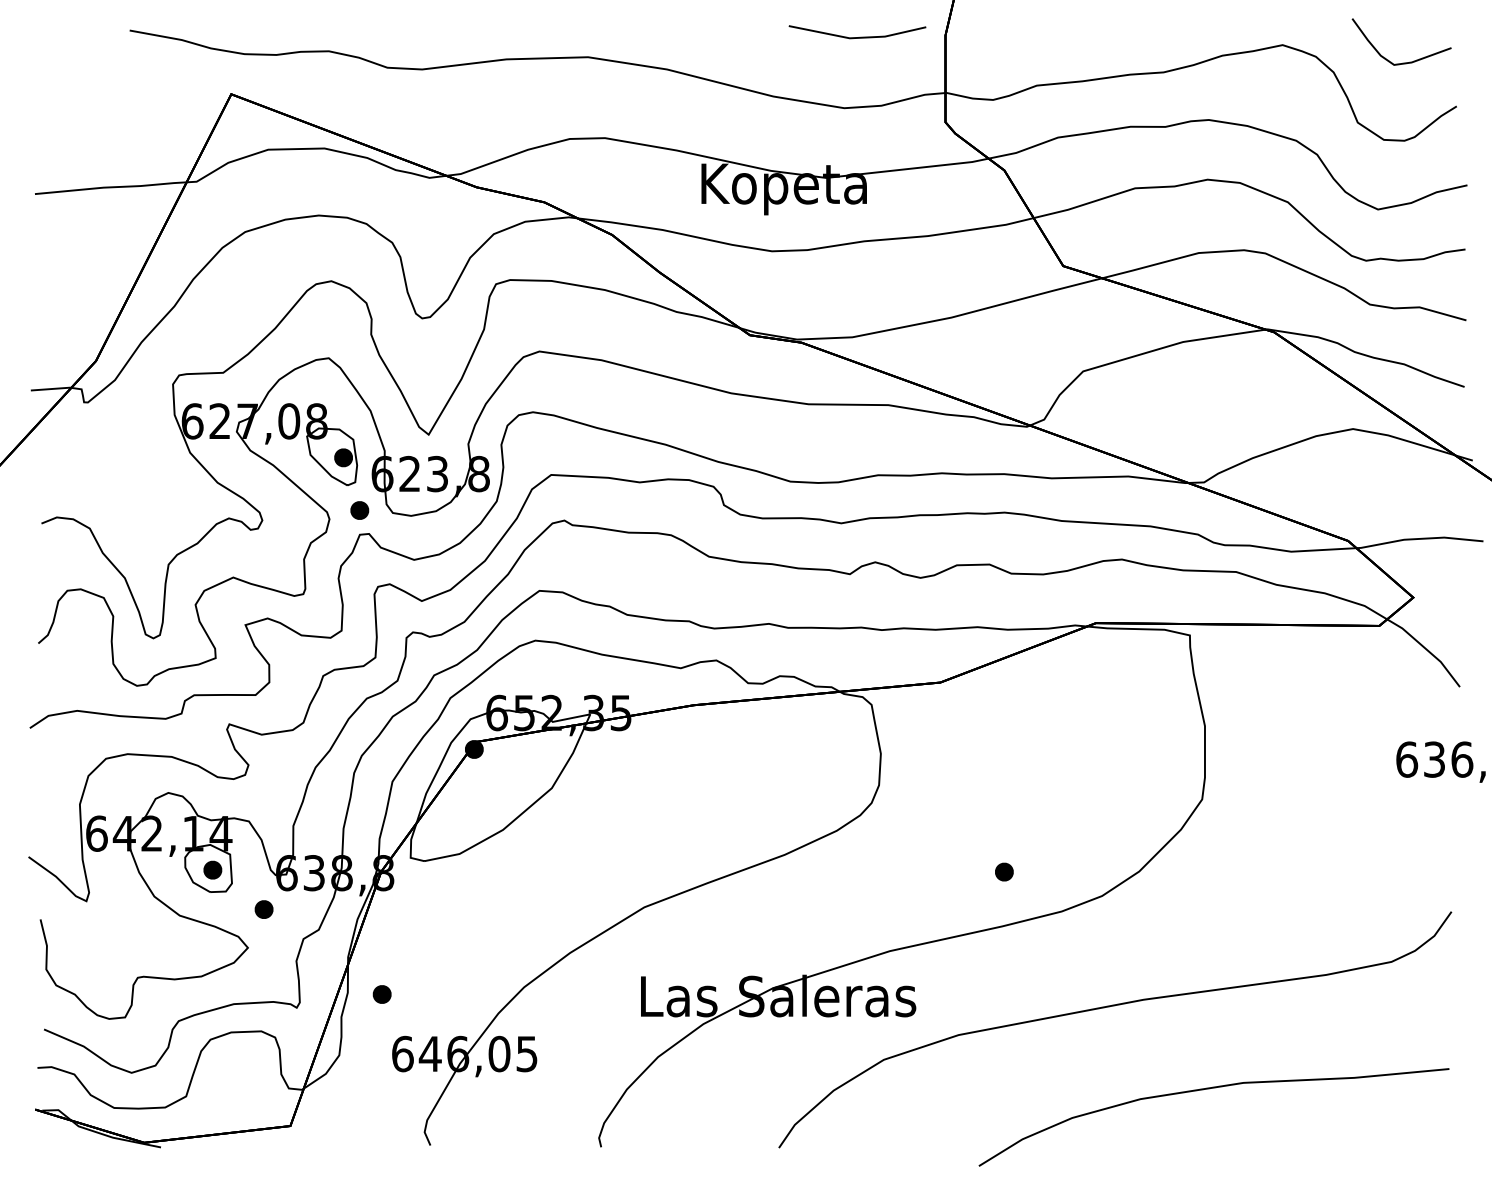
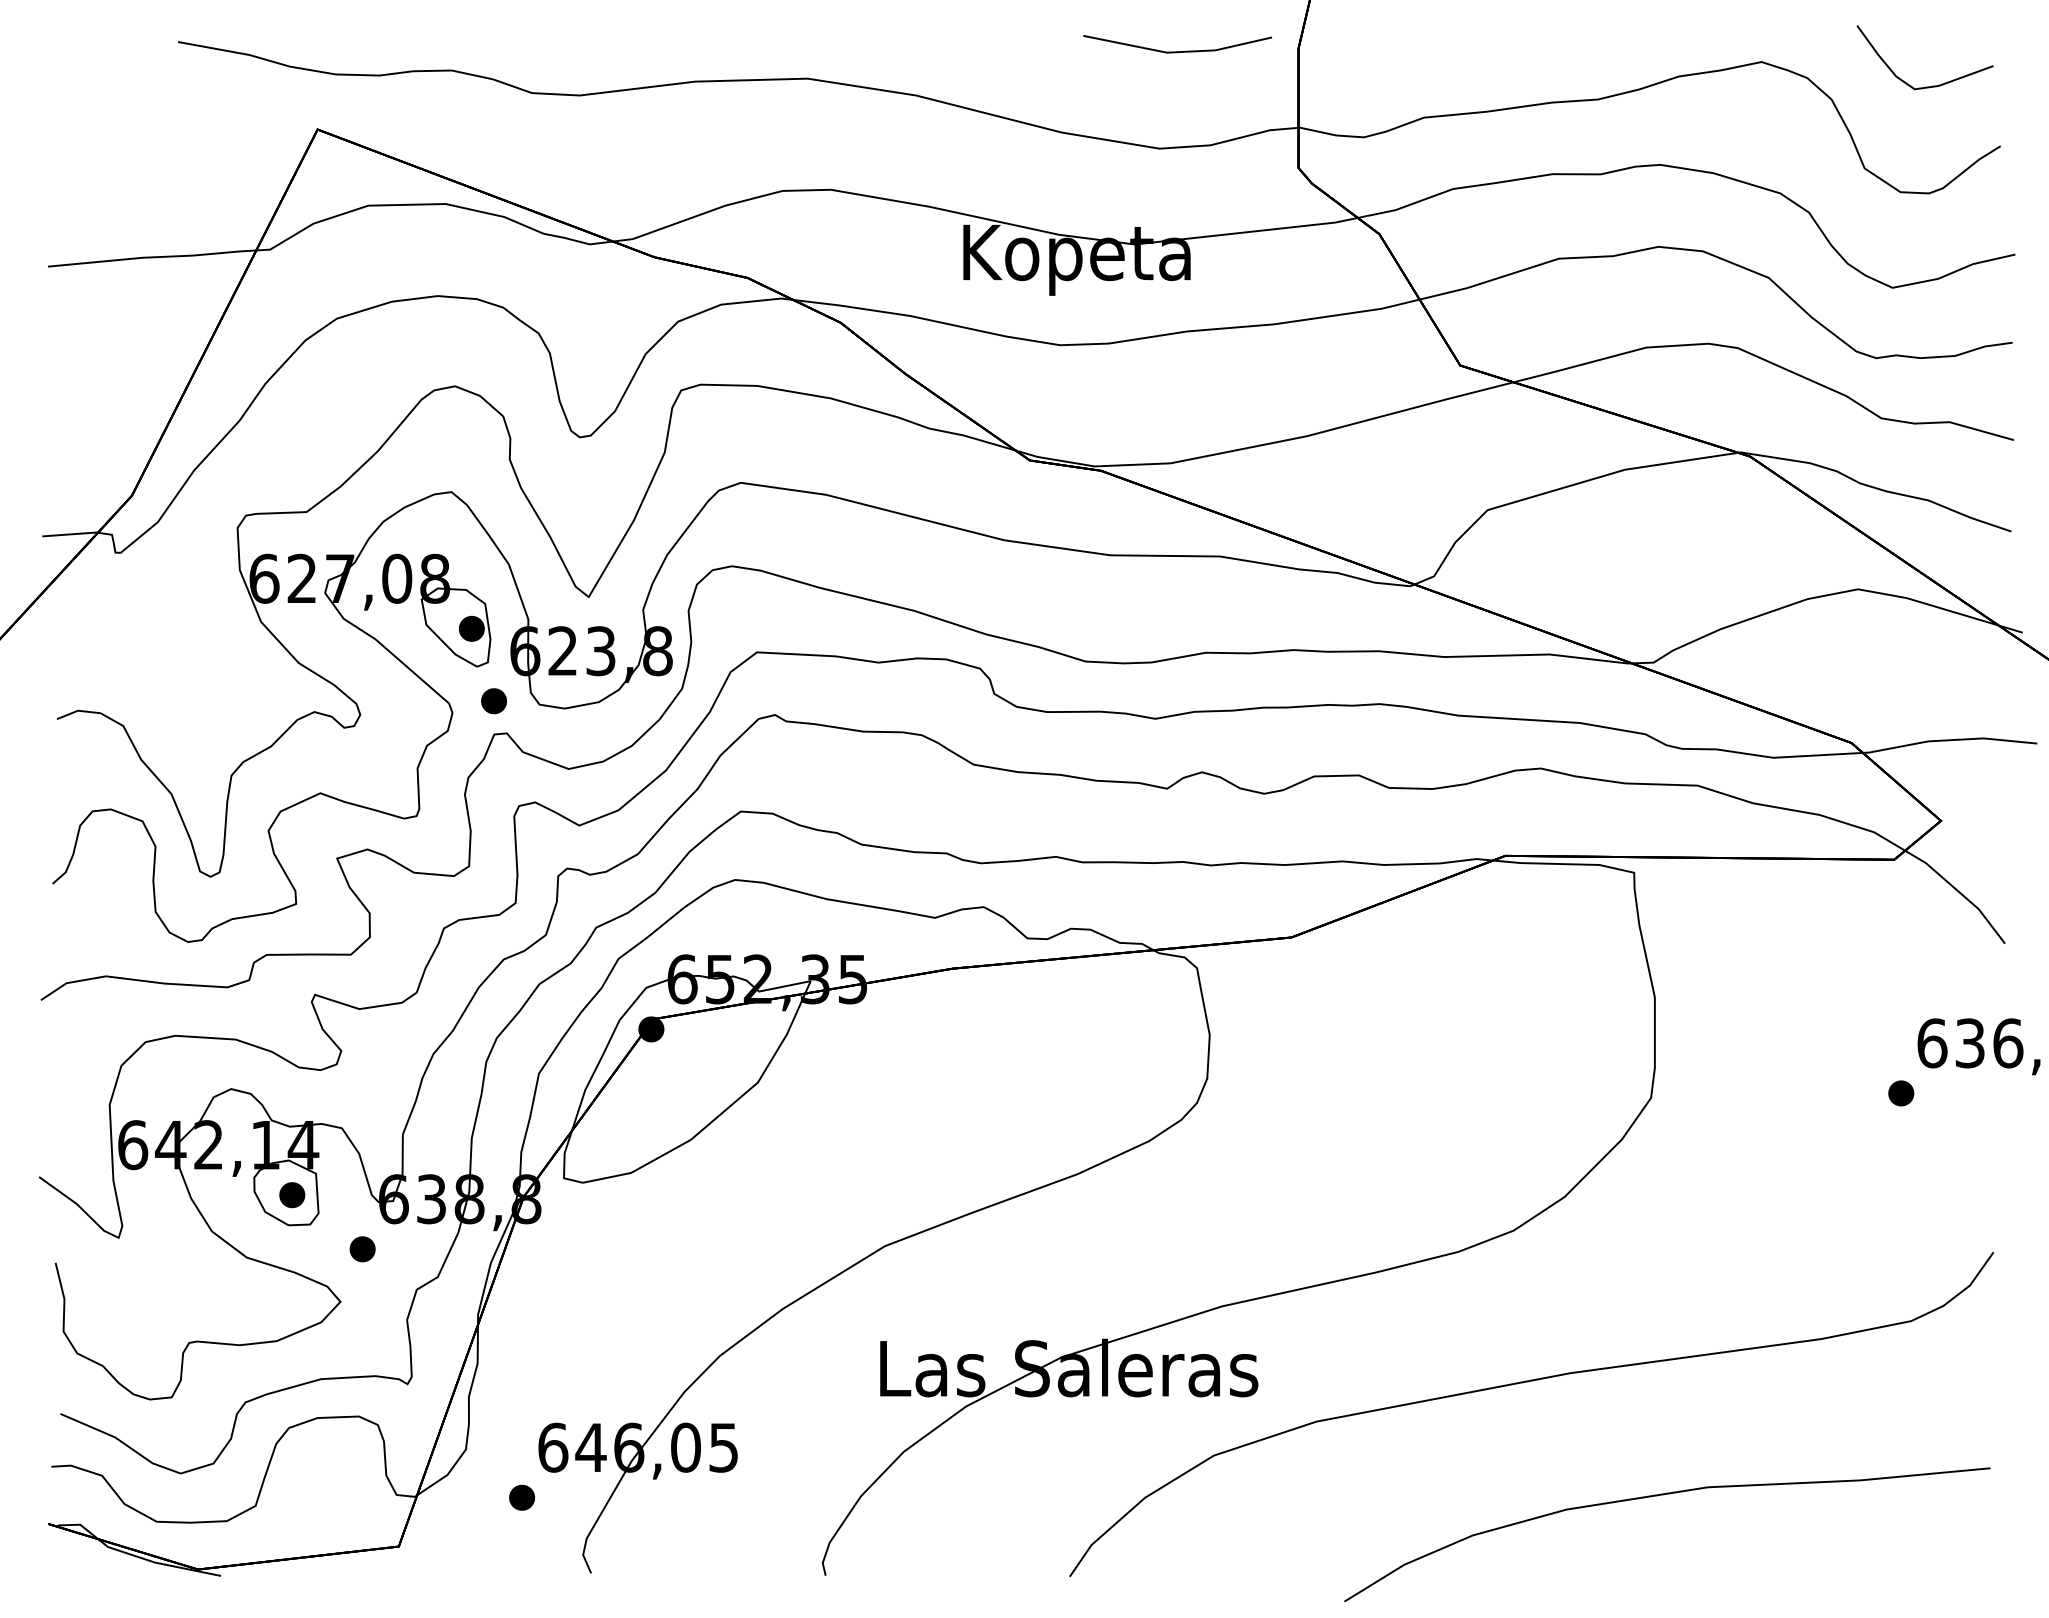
part: (1004, 871) -> (1901, 1092), moved
part: (381, 994) -> (521, 1497), moved

